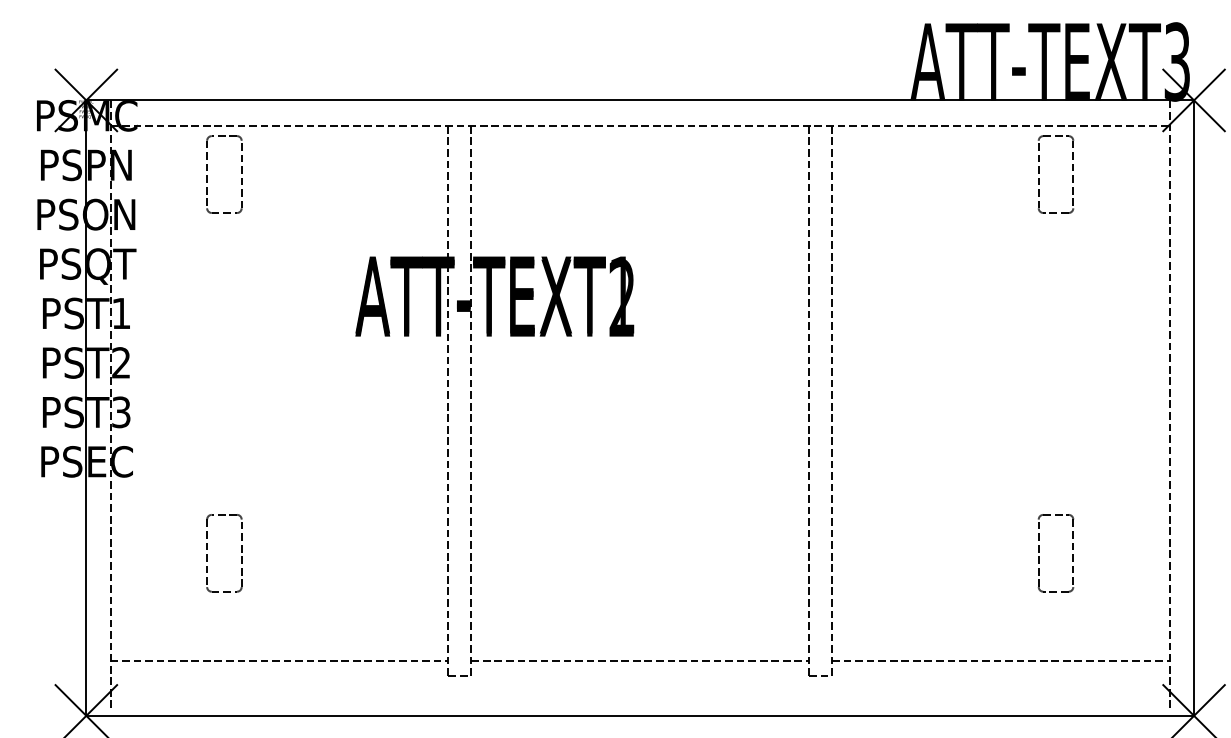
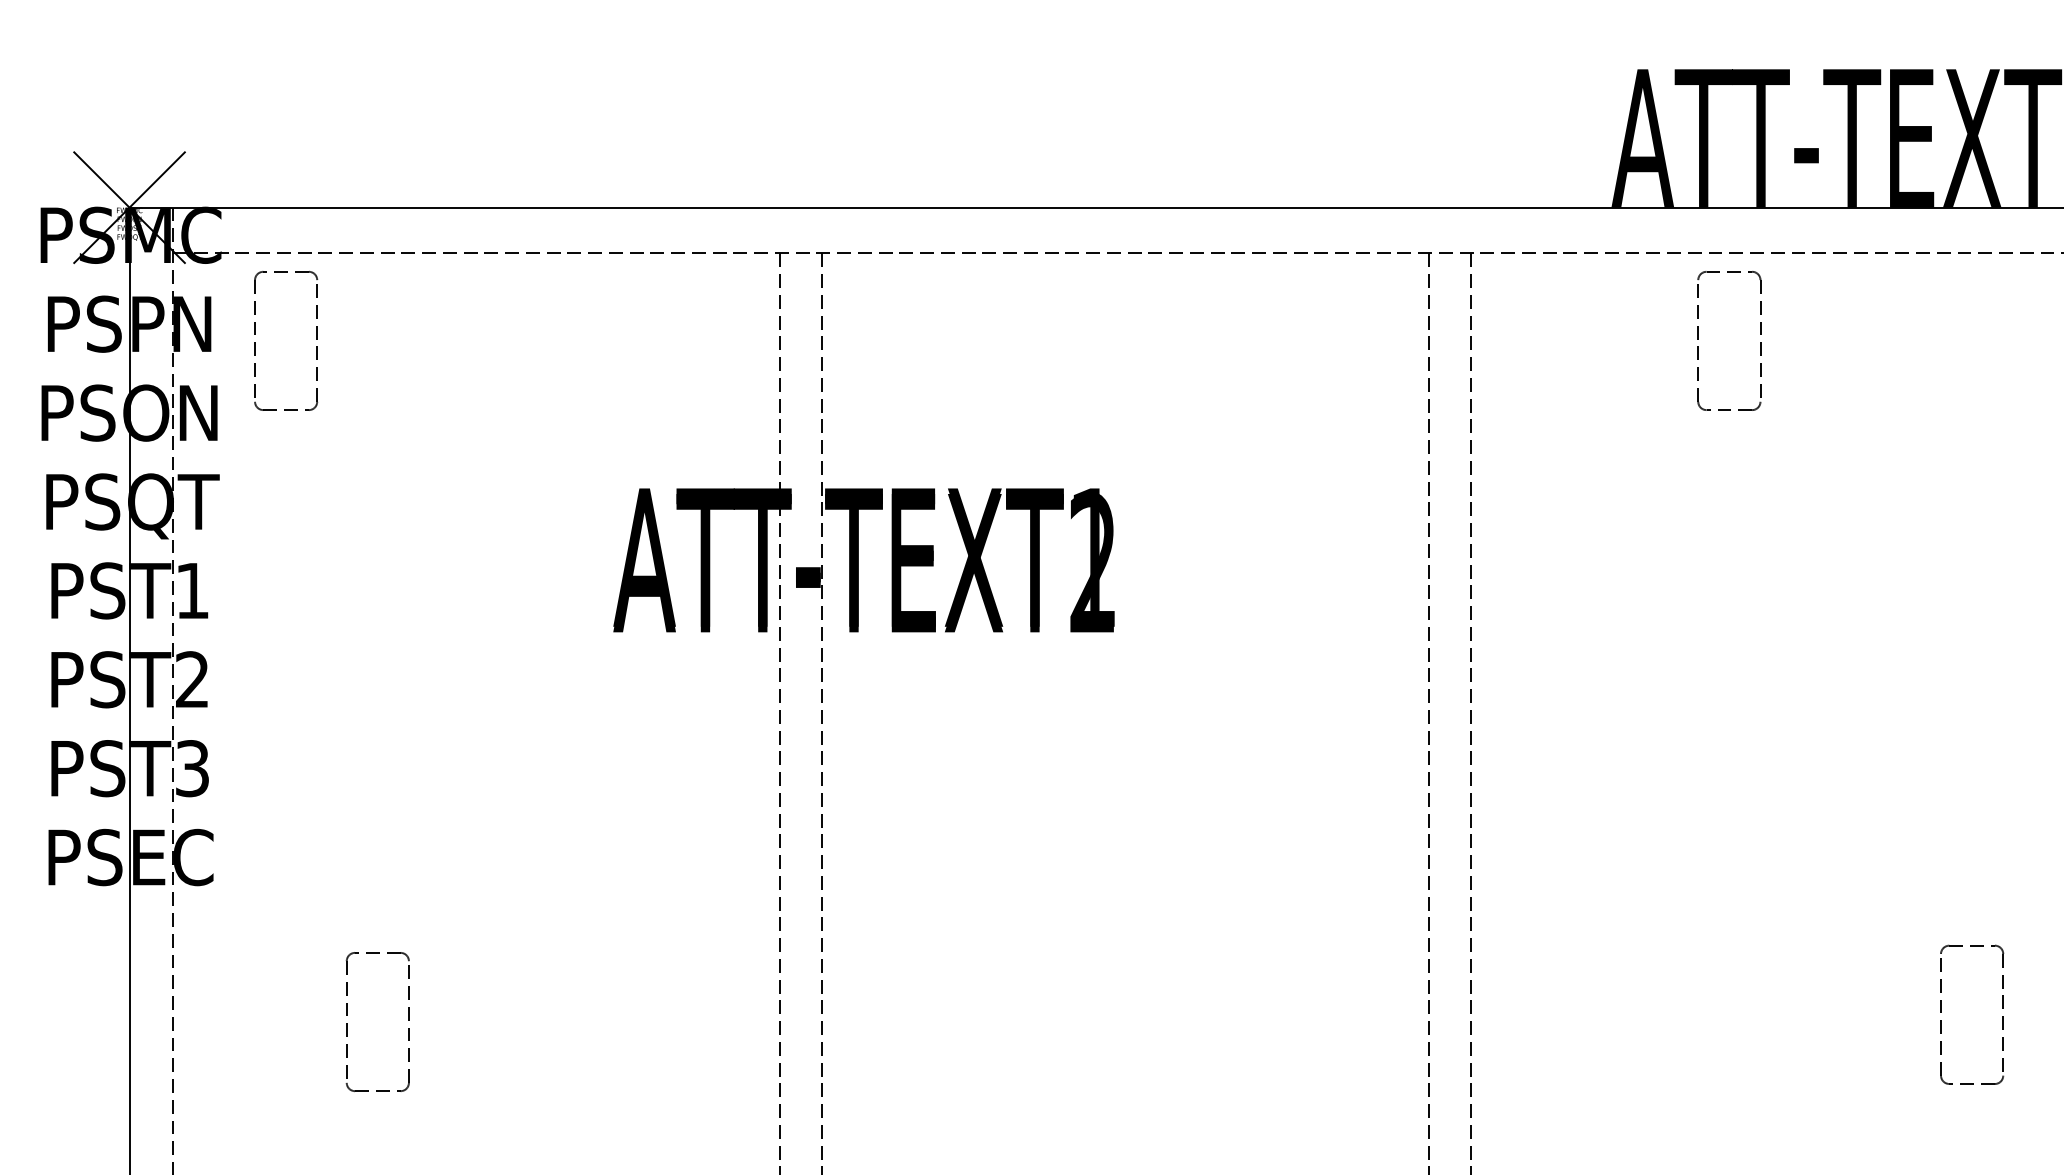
part: (241, 173) -> (316, 339), moved
part: (1039, 173) -> (1699, 339), moved
part: (1039, 552) -> (1942, 1013), moved

